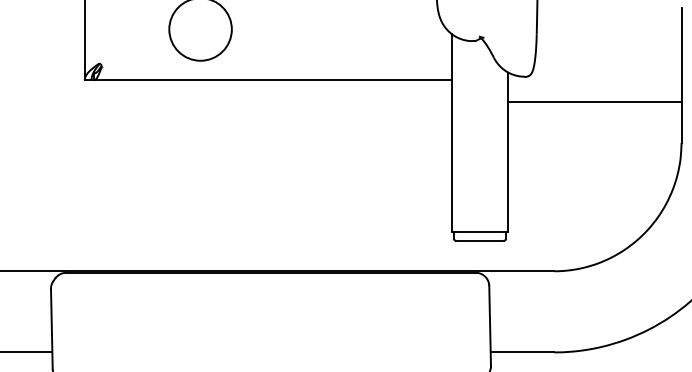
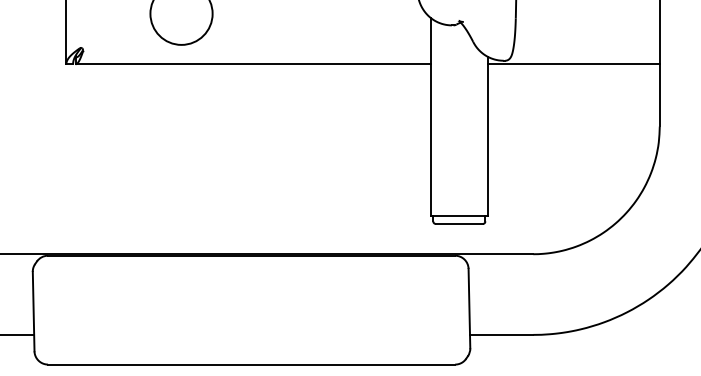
line: (594, 102) -> (573, 64), moved

